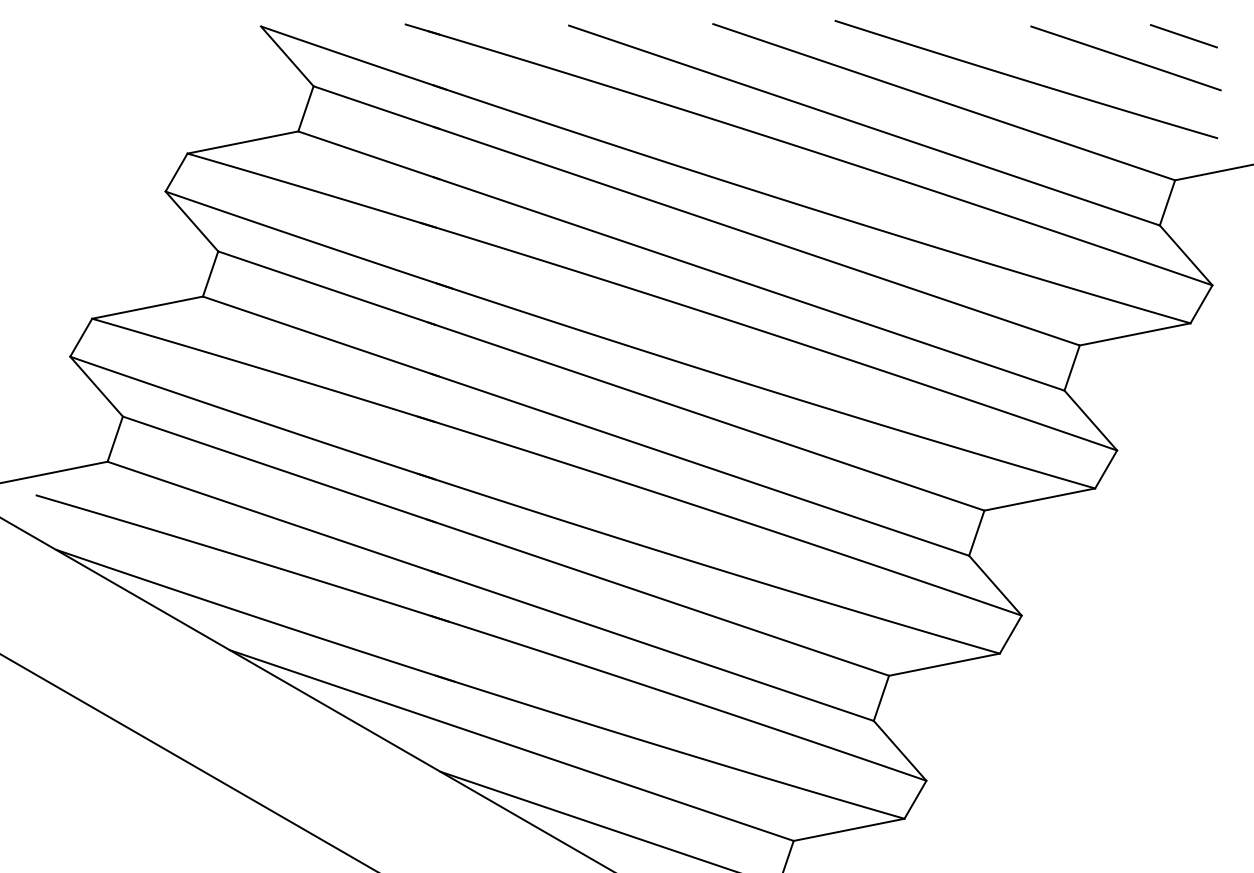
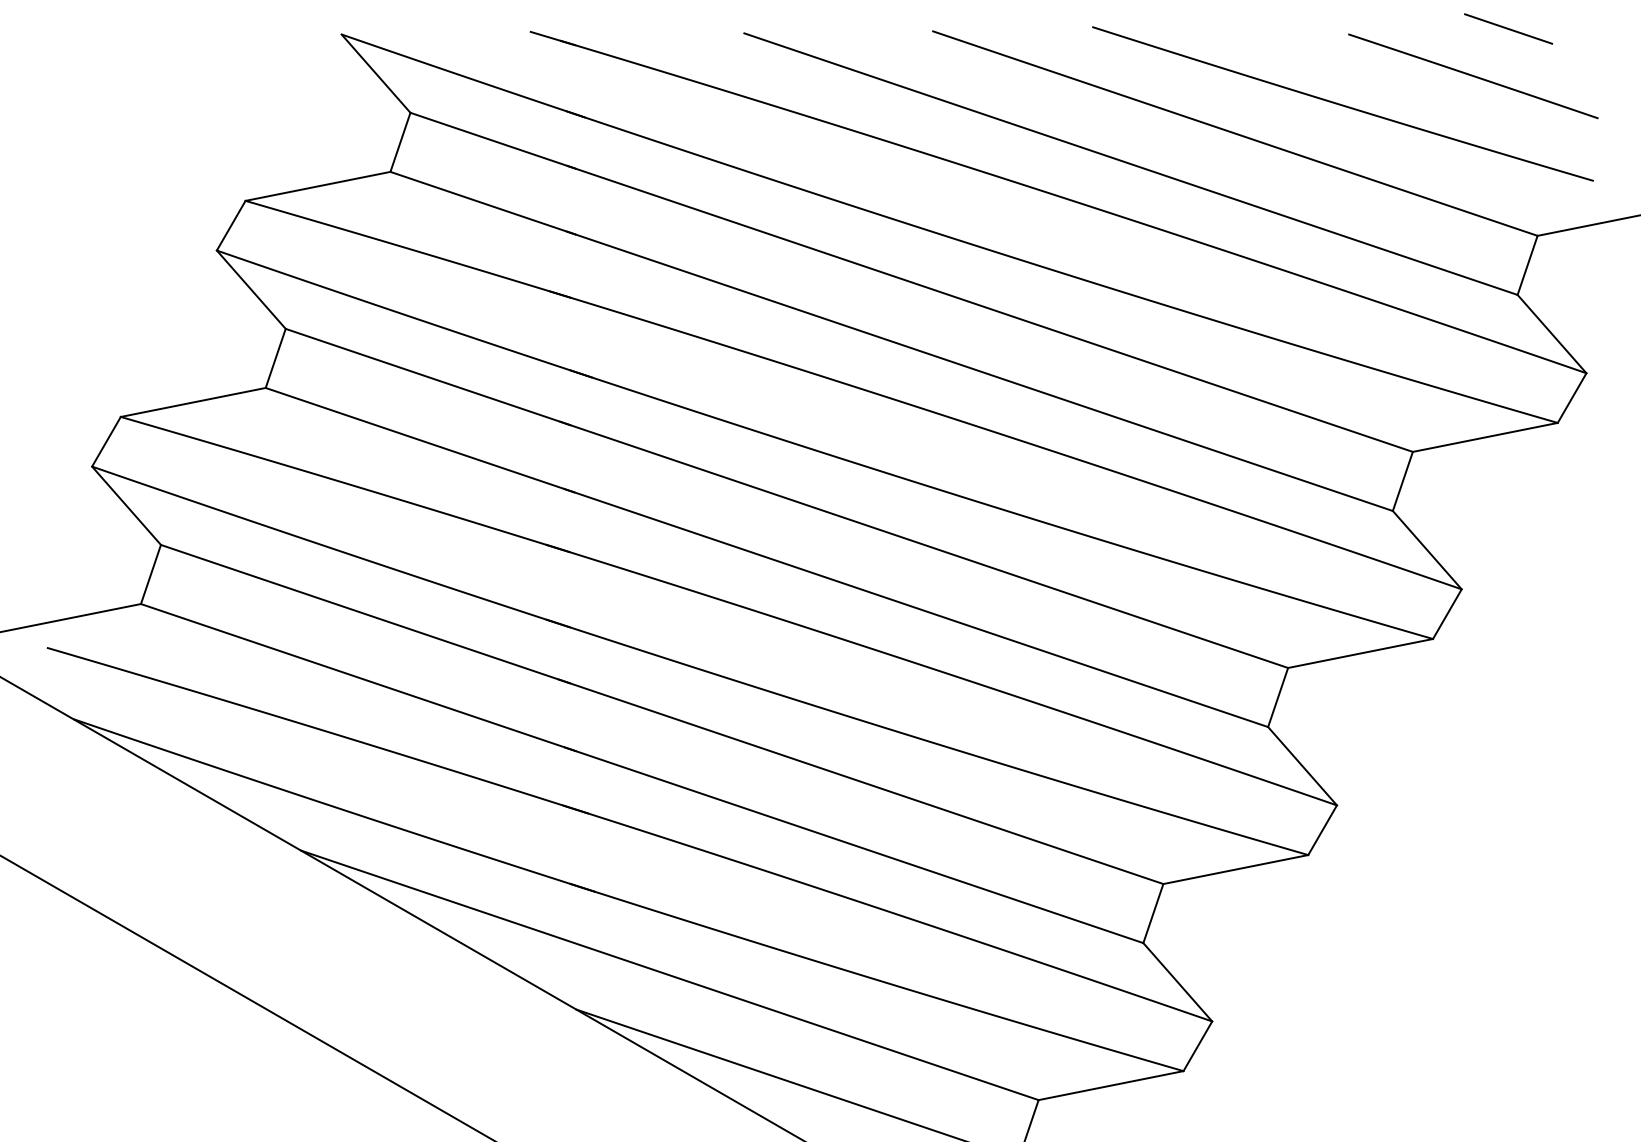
line: (1183, 36) -> (1508, 29), moved

